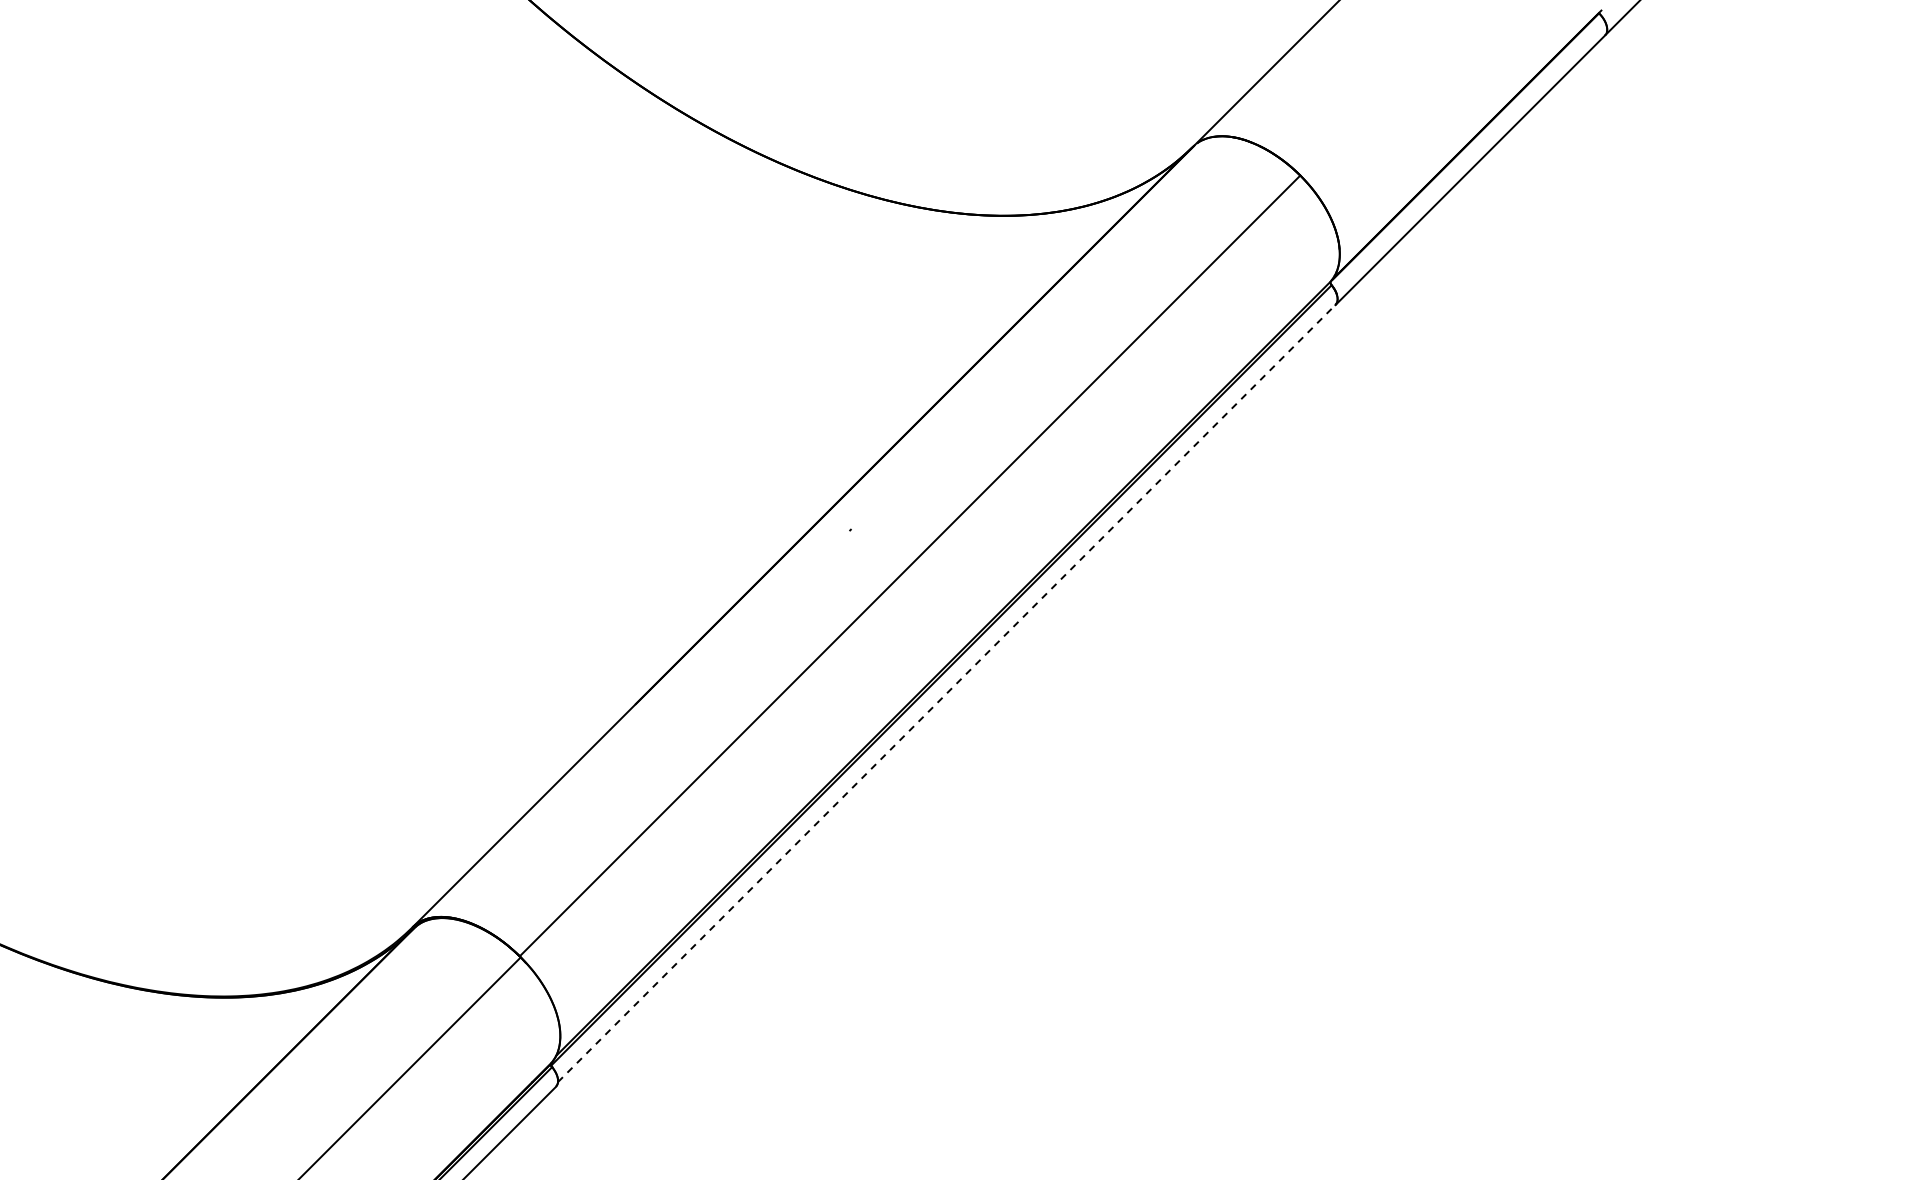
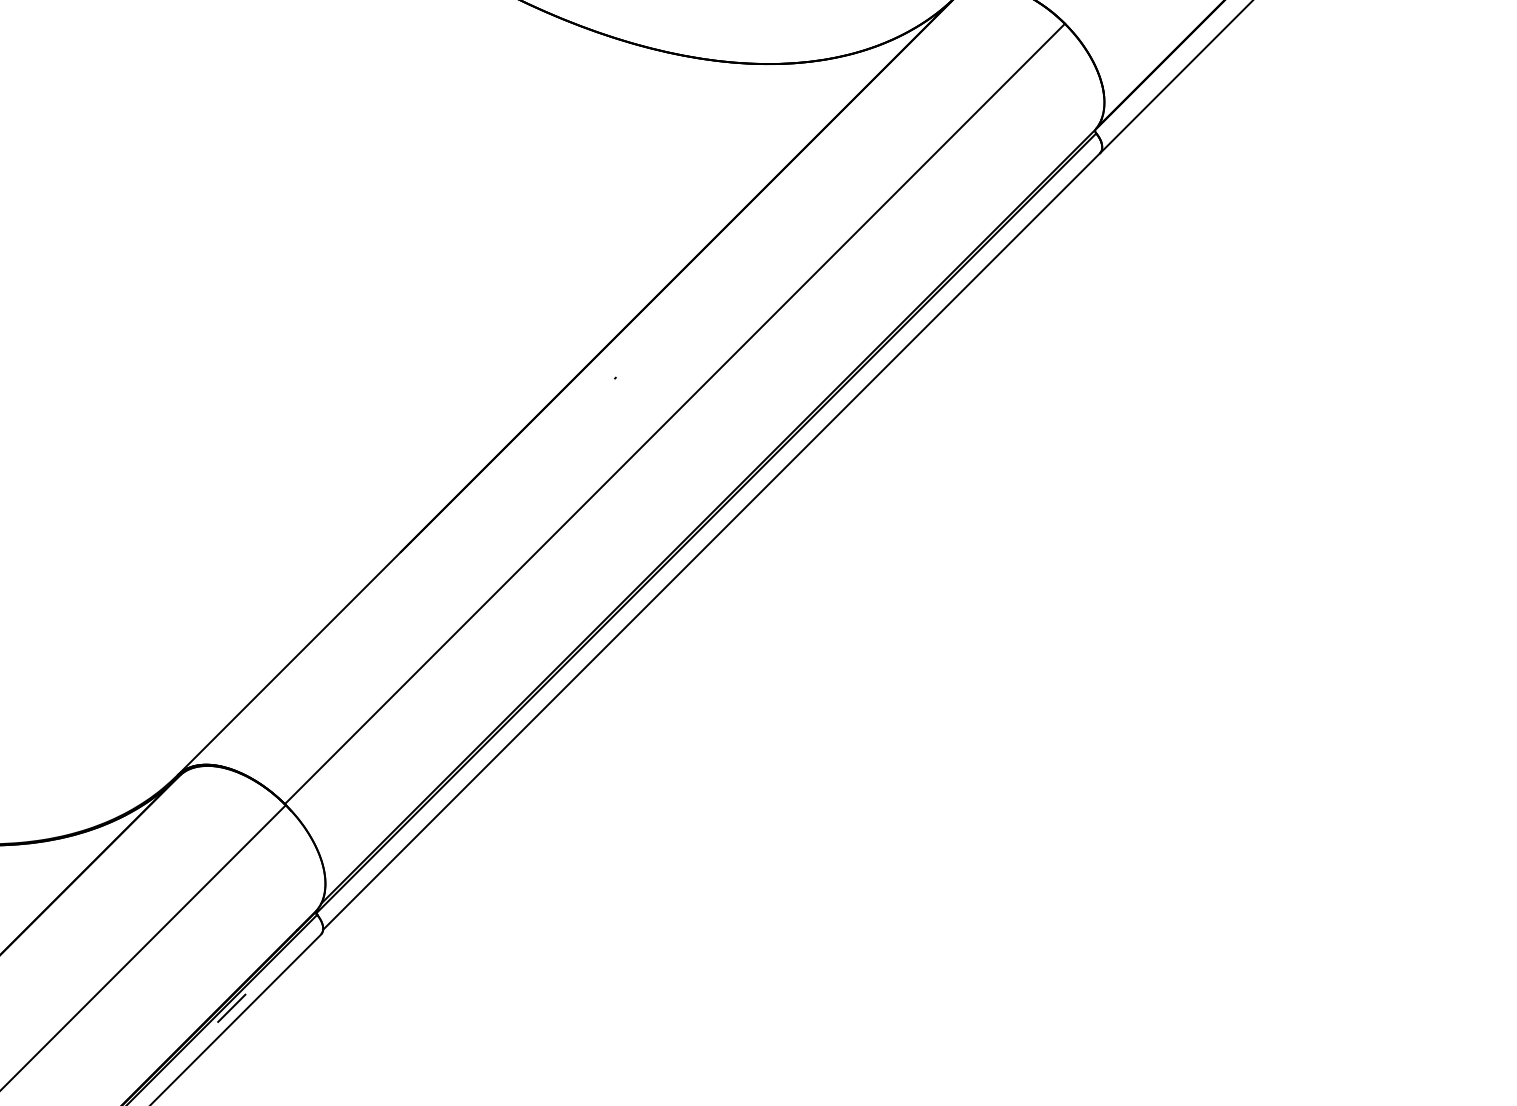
line: (946, 693) -> (711, 541), dashed -> solid
line: (466, 1160) -> (231, 1008), added

